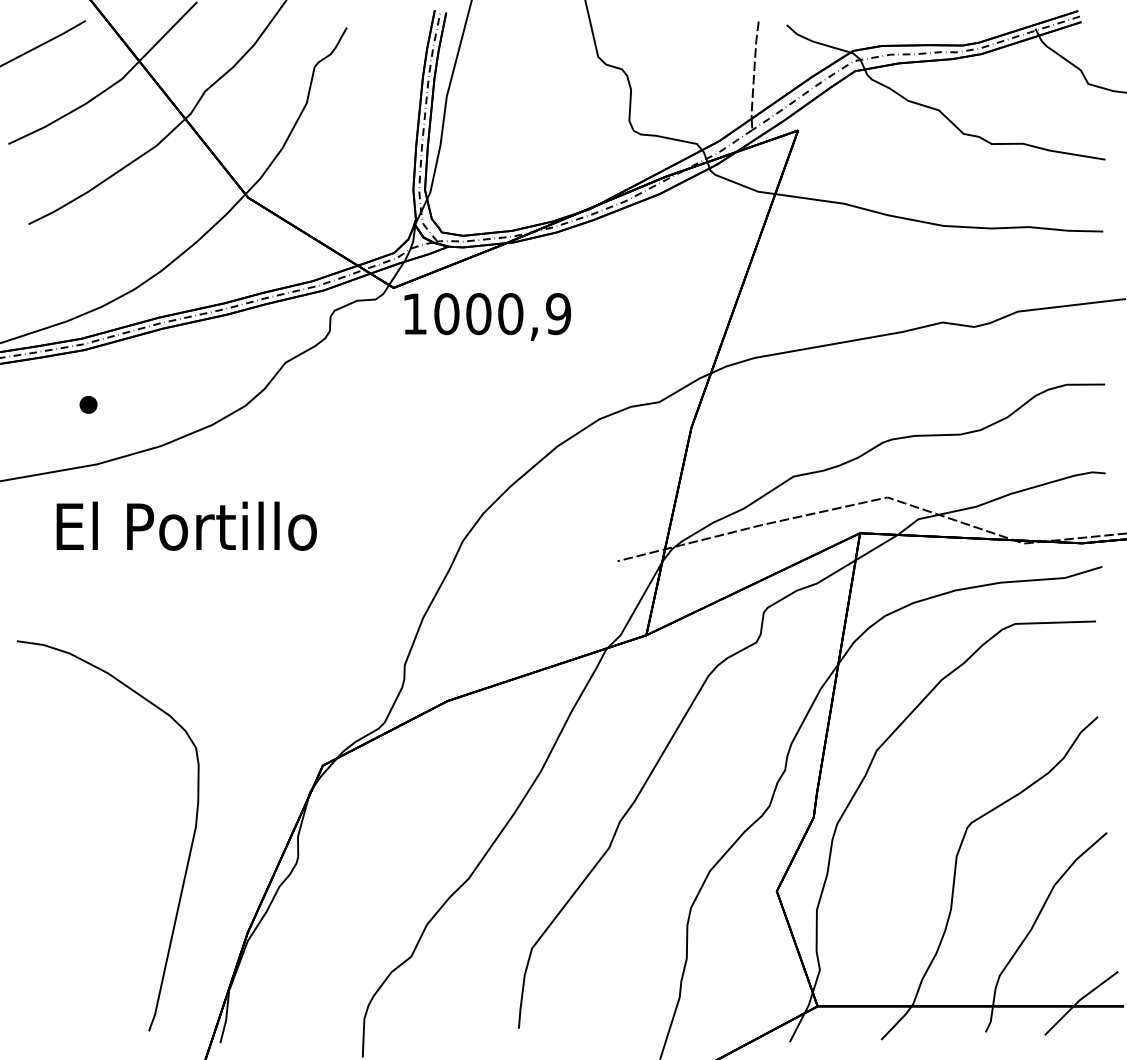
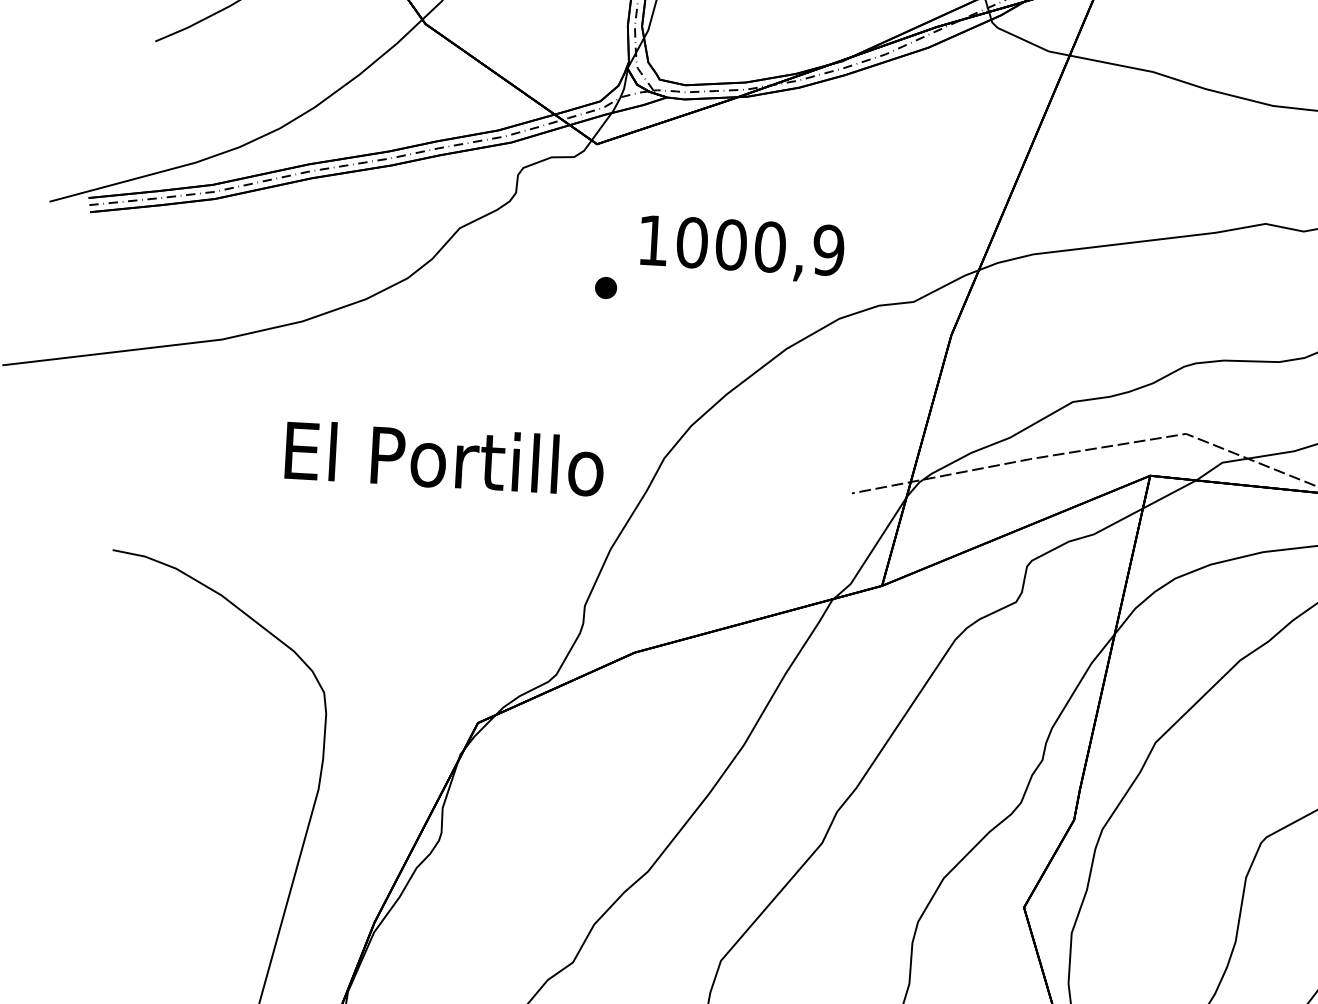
text: (487, 316) -> (741, 248), moved
part: (88, 404) -> (606, 287), moved
text: (186, 525) -> (444, 457), moved

